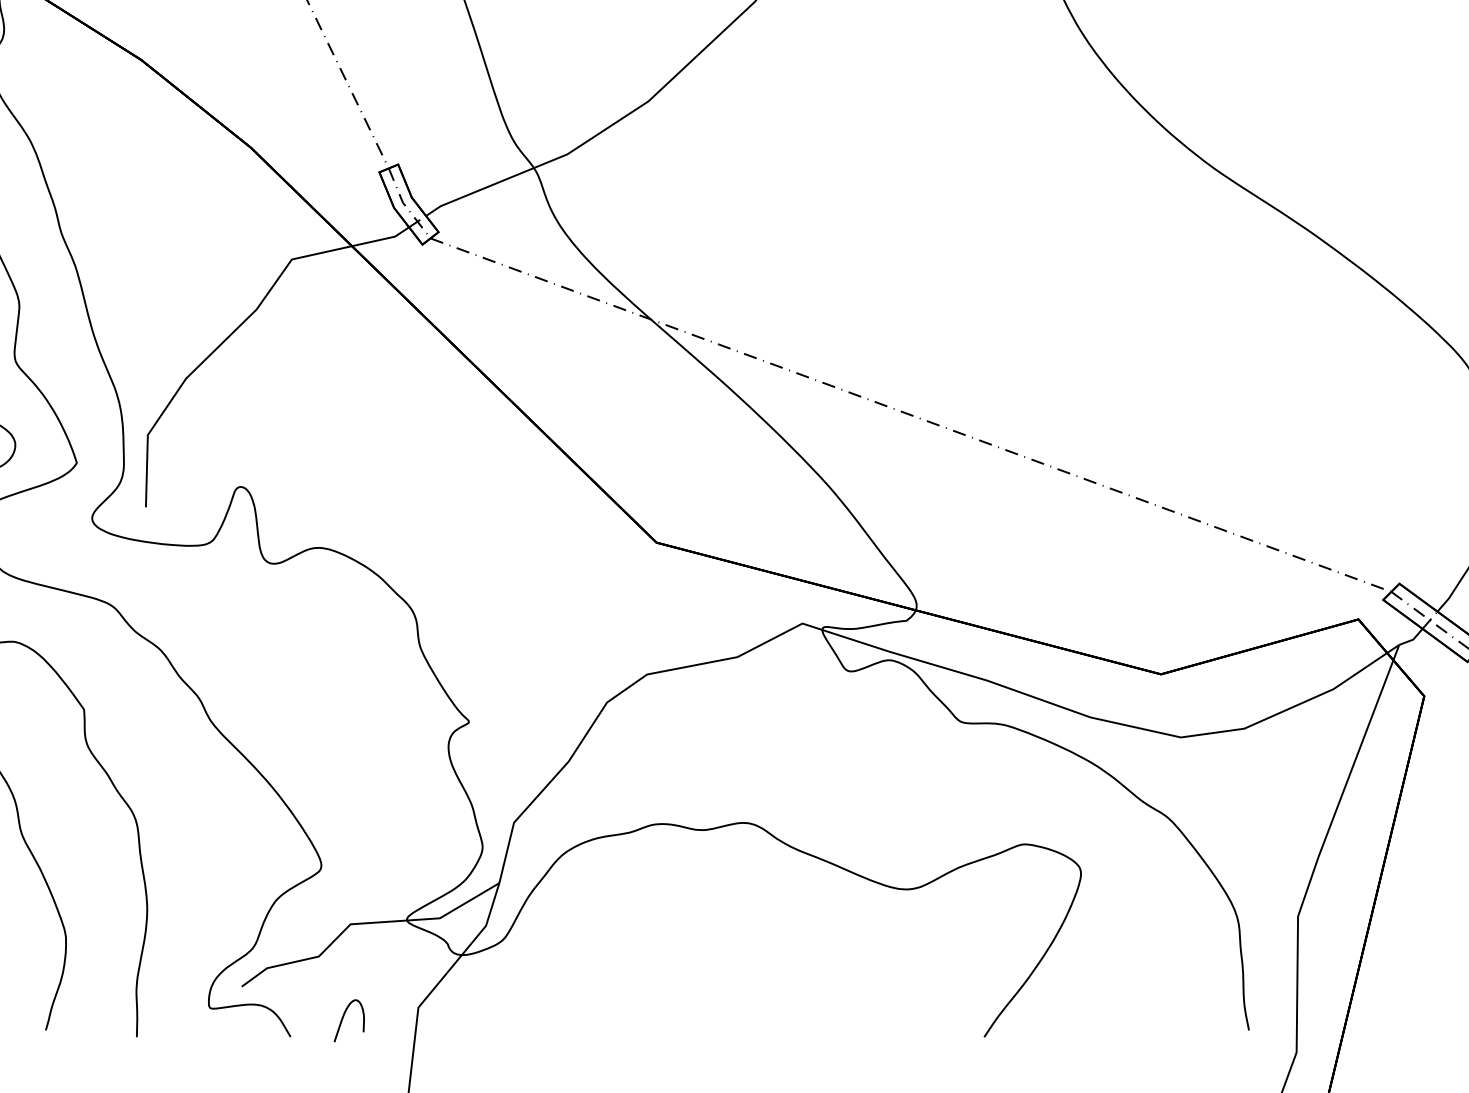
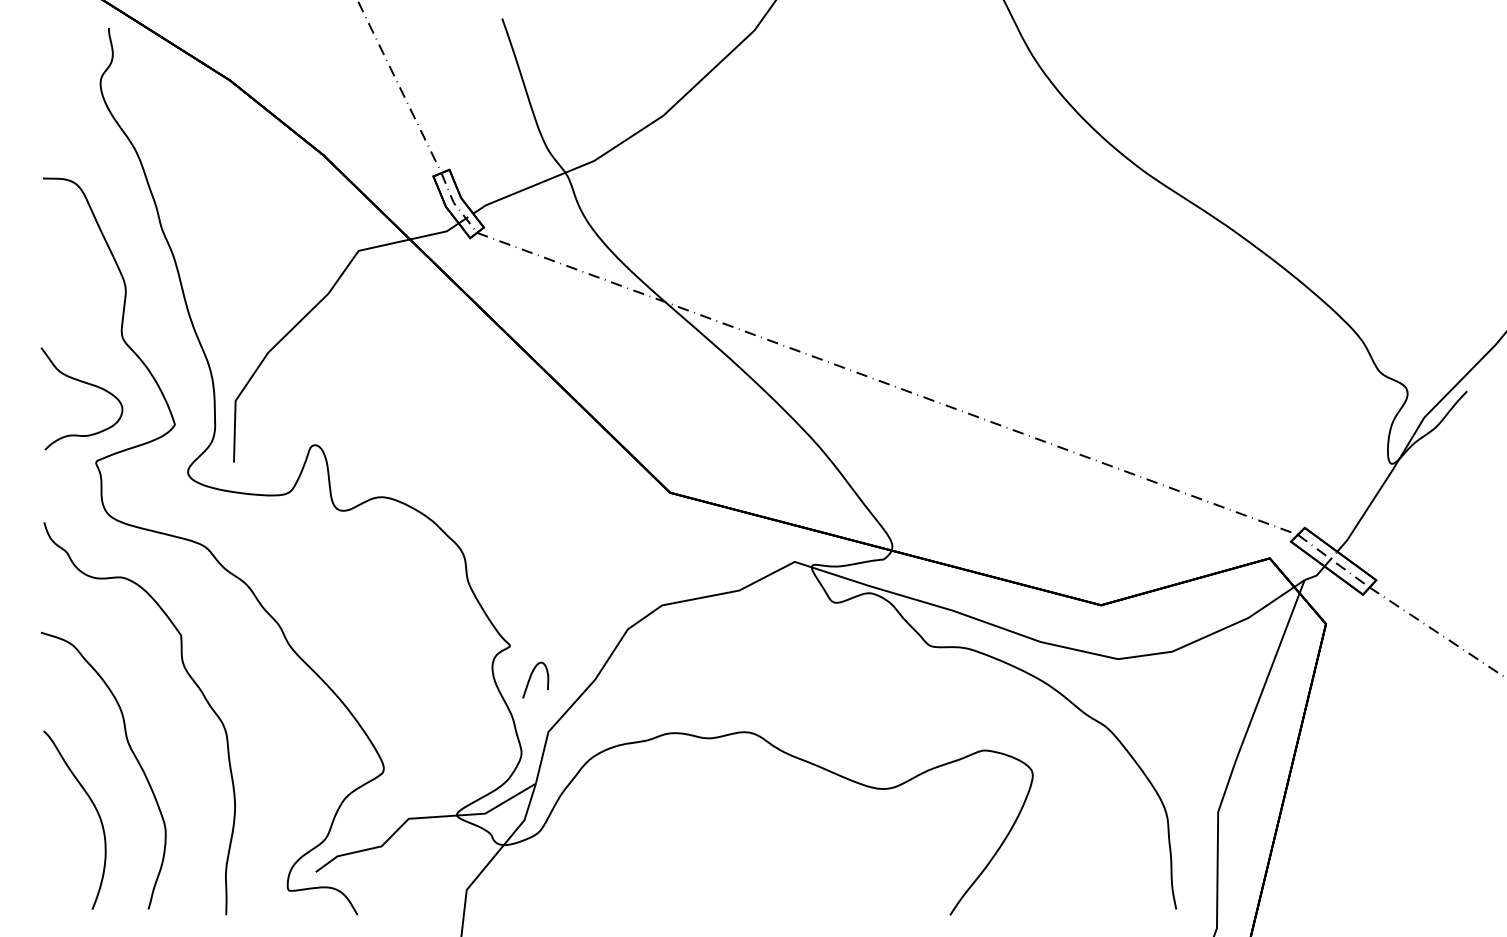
curve: (344, 1017) -> (531, 677), moved

